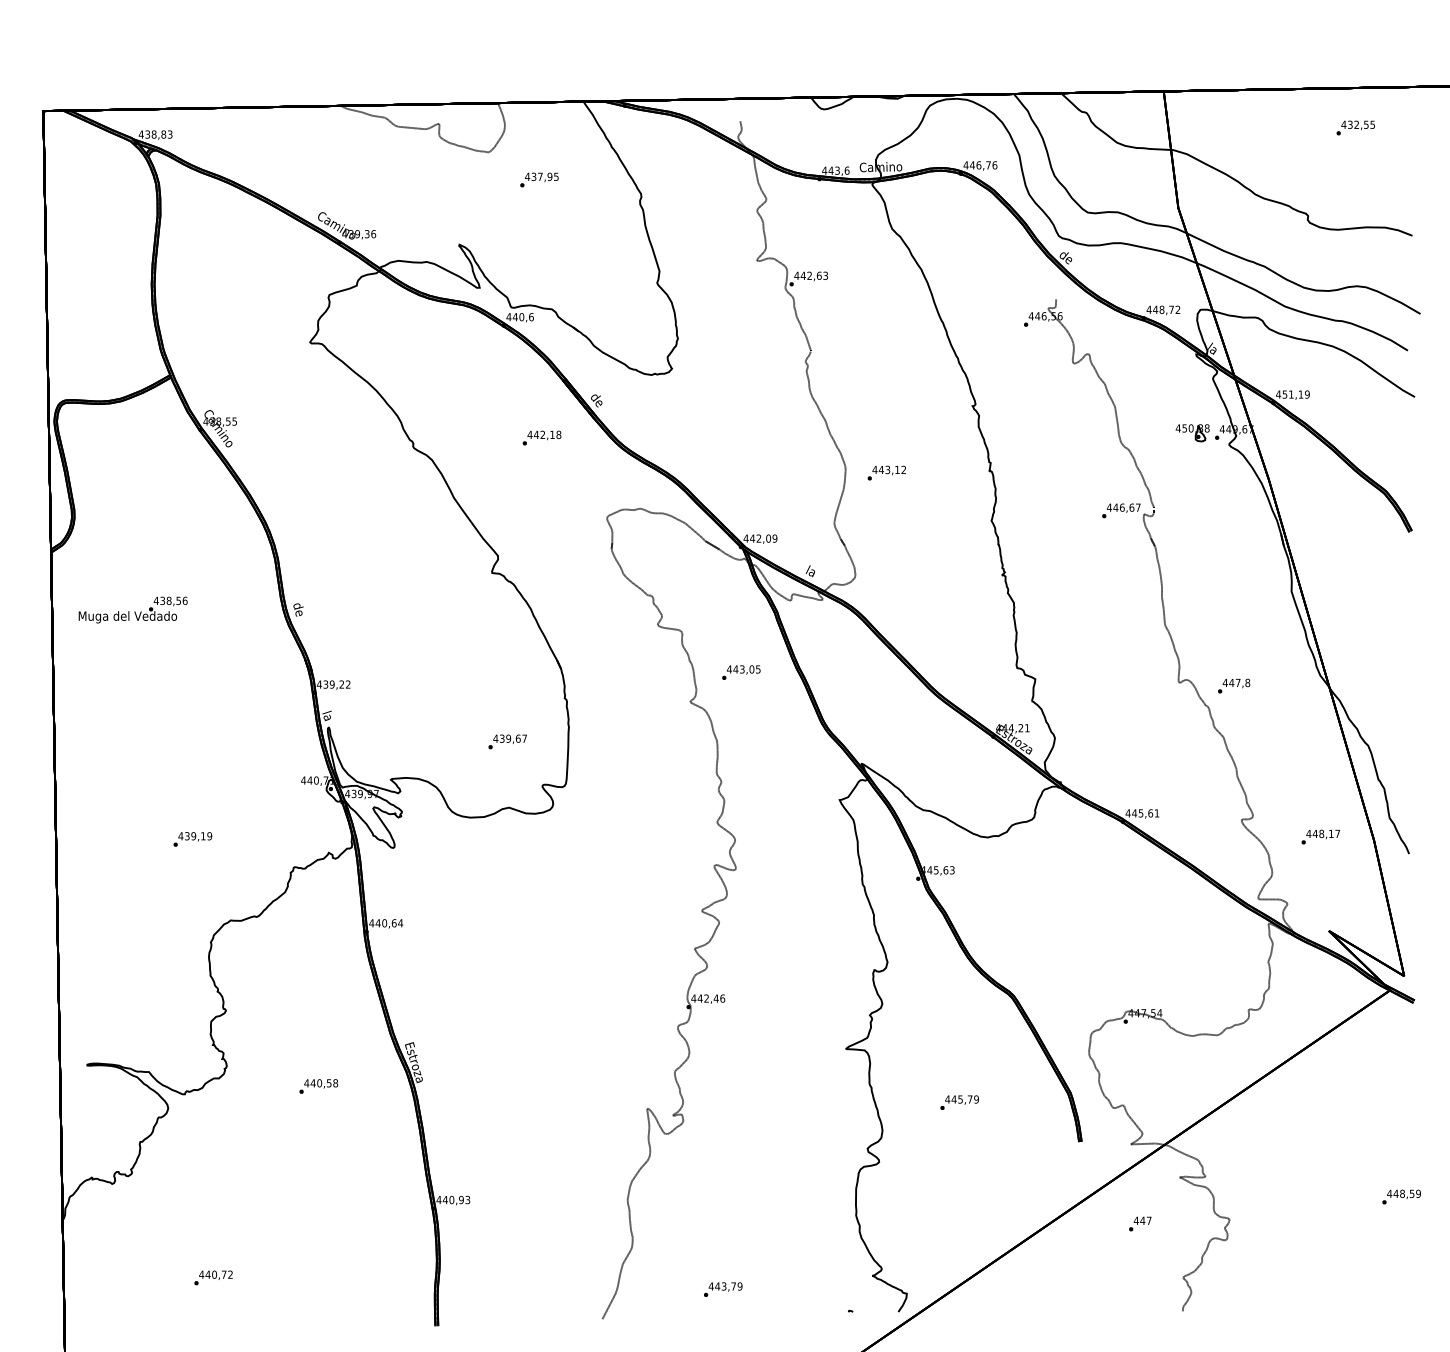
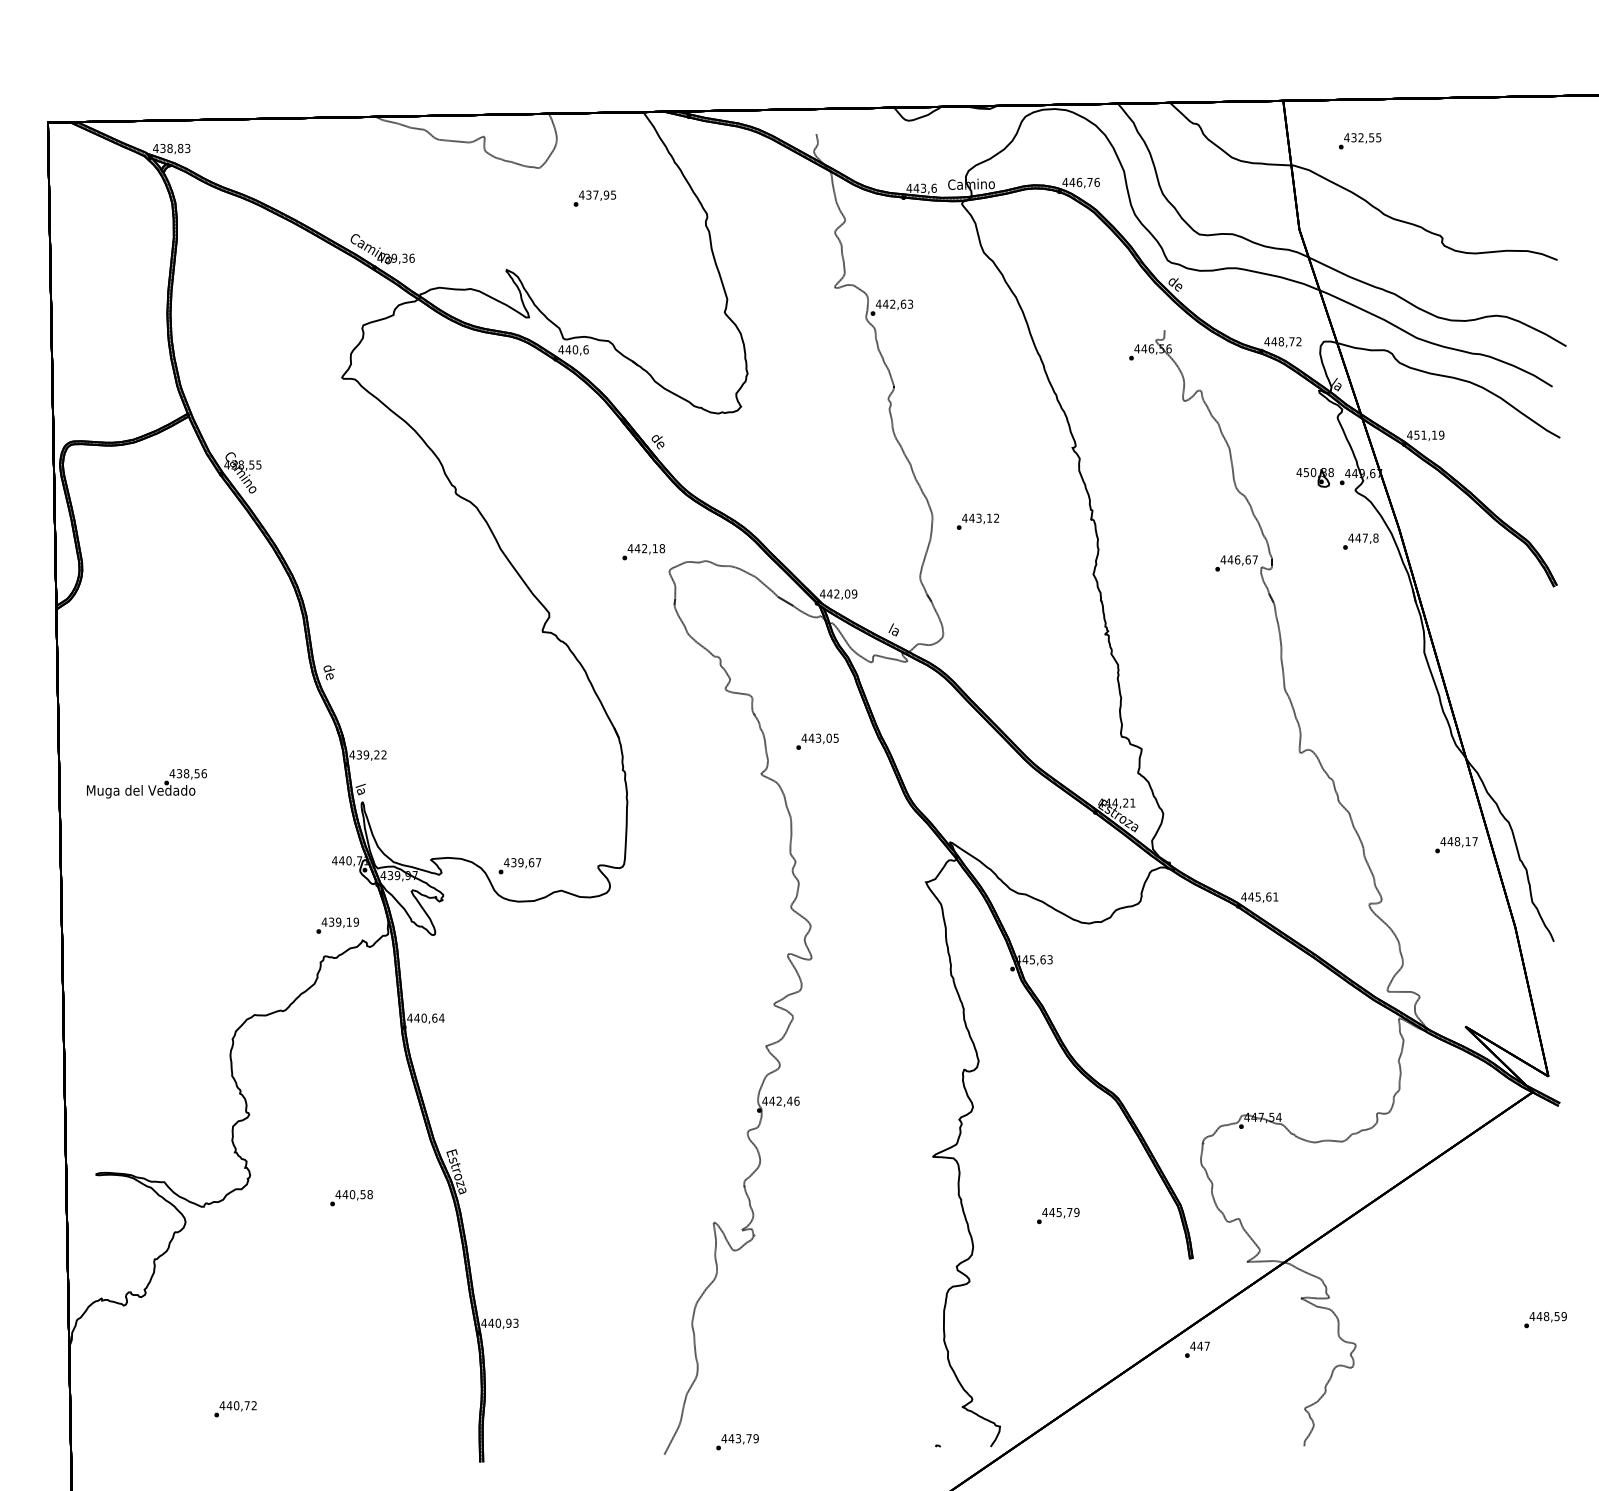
text: (1356, 128) -> (1360, 141), moved
text: (541, 438) -> (643, 552), moved
text: (132, 609) -> (146, 783), moved
text: (1233, 685) -> (1360, 541), moved
text: (507, 742) -> (519, 866), moved
text: (1320, 837) -> (1456, 845), moved
text: (192, 839) -> (337, 925), moved
text: (1140, 1223) -> (1197, 1349), moved
text: (723, 1289) -> (737, 1442), moved

